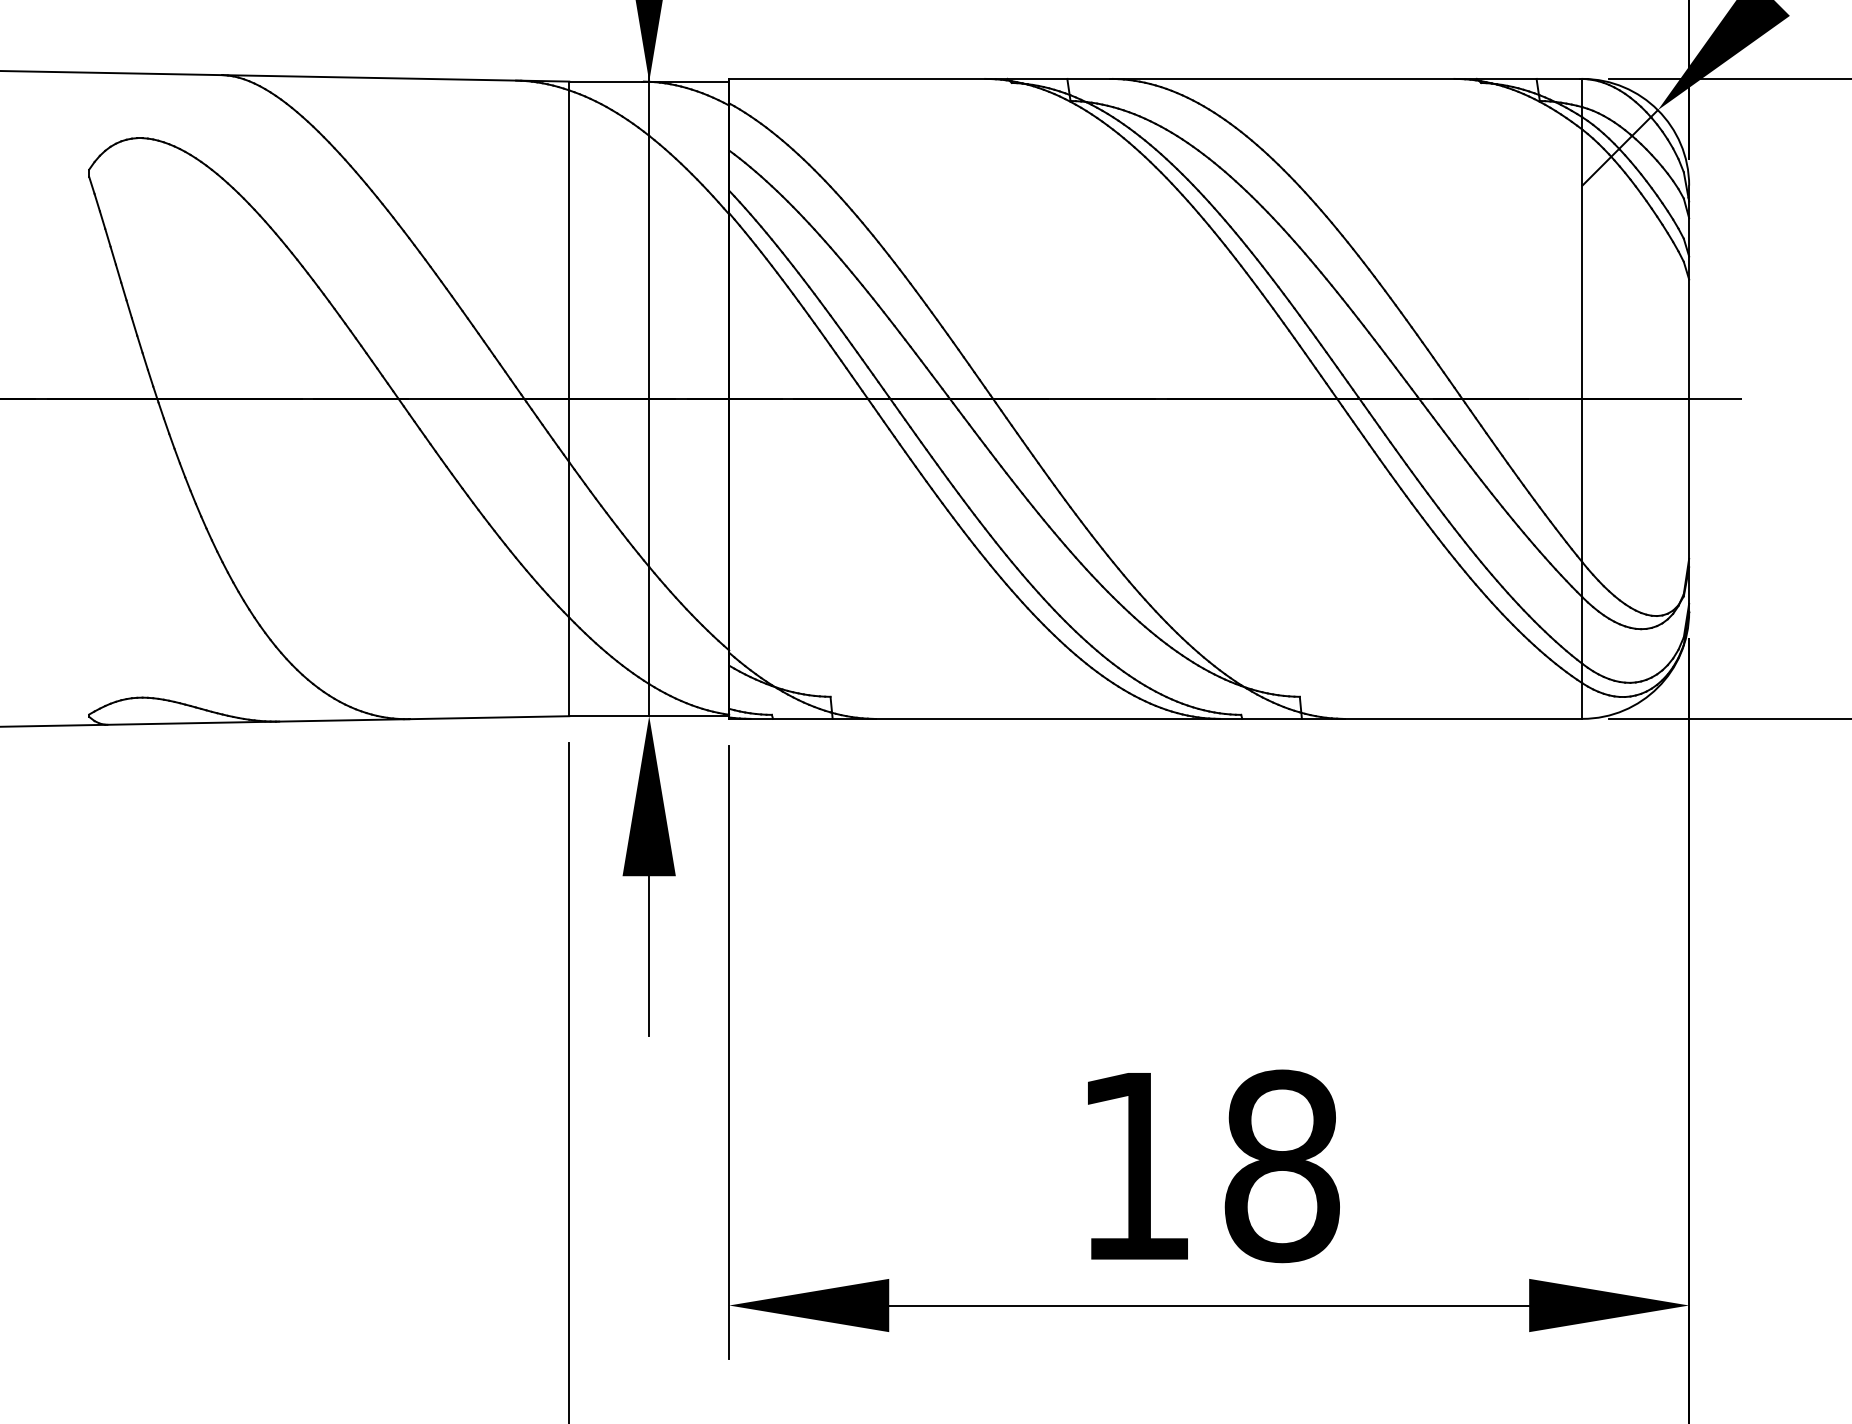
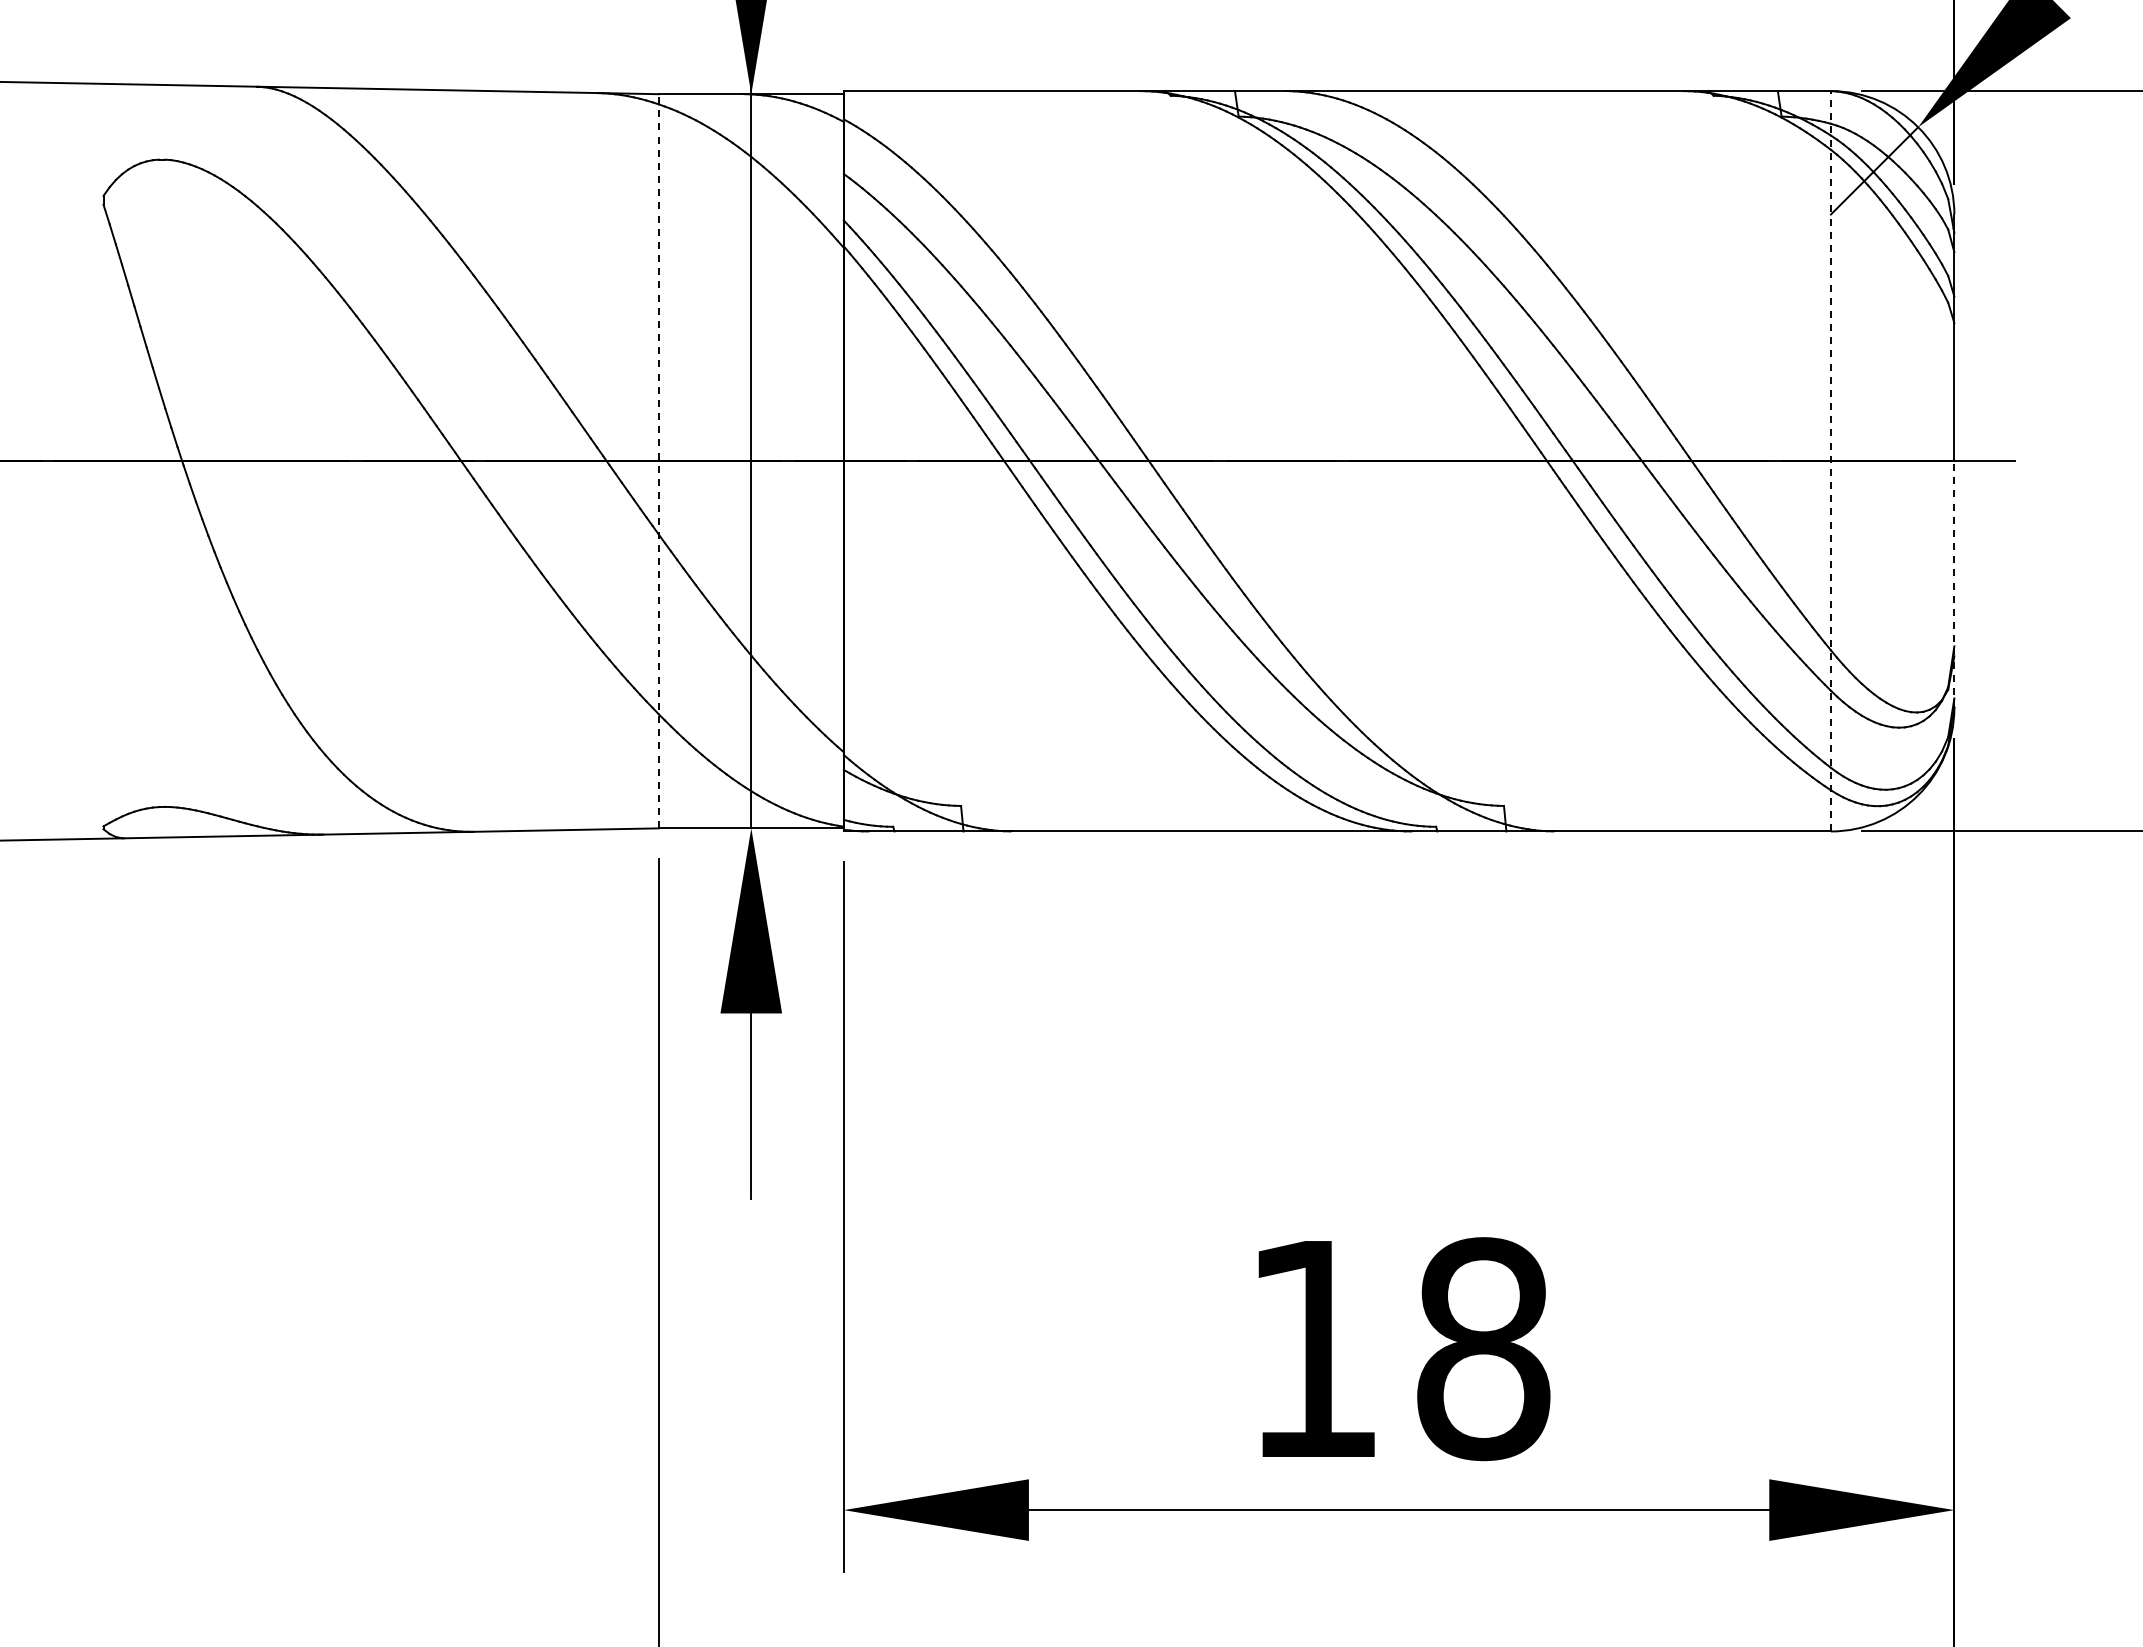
line: (569, 398) -> (658, 460), solid -> dashed
line: (1582, 398) -> (1830, 460), solid -> dashed
line: (1689, 505) -> (1954, 584), solid -> dashed

